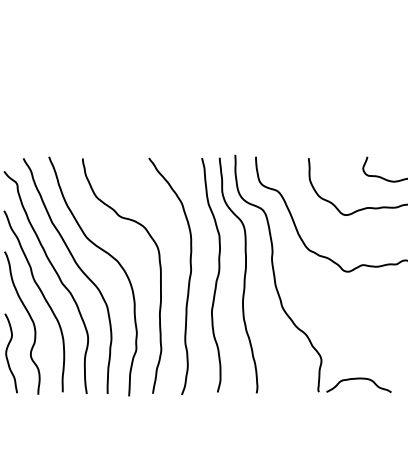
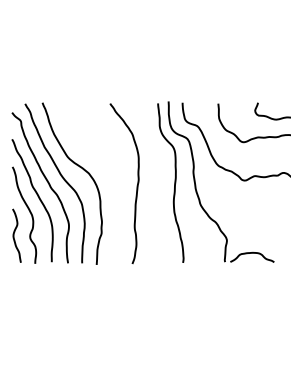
curve: (159, 276) -> (117, 183), removed
curve: (215, 277) -> (155, 184), removed

